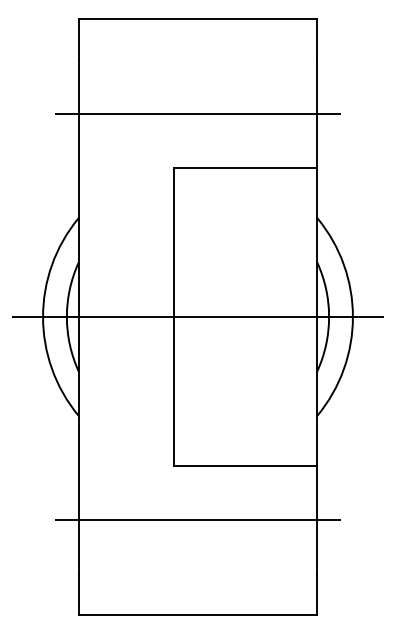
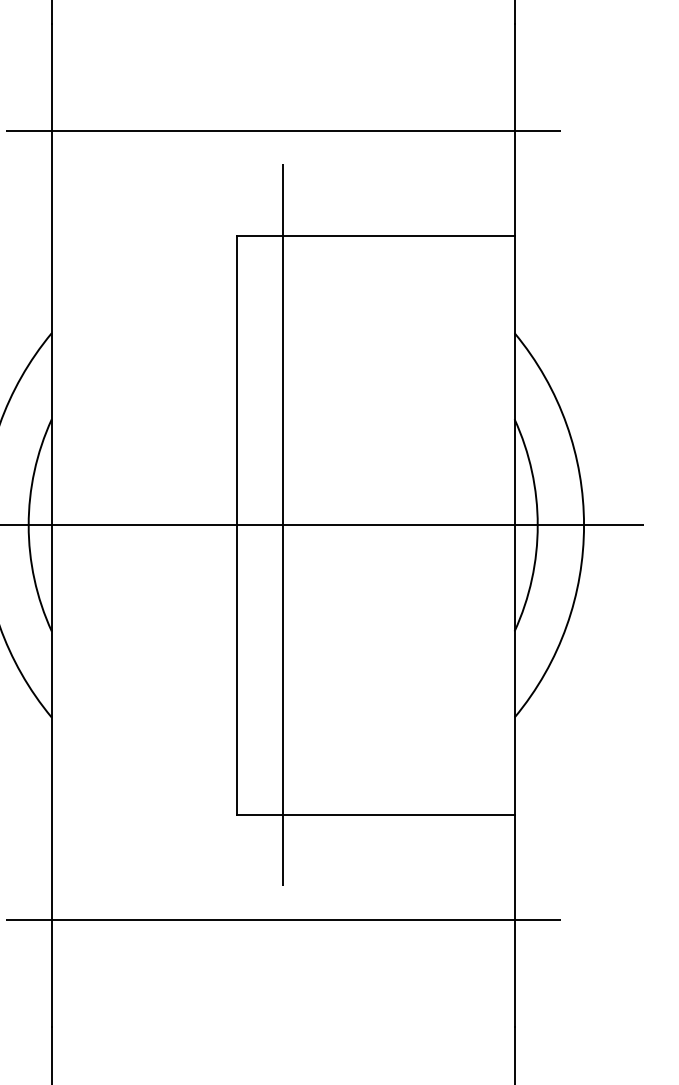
line: (197, 316) -> (282, 524), added

